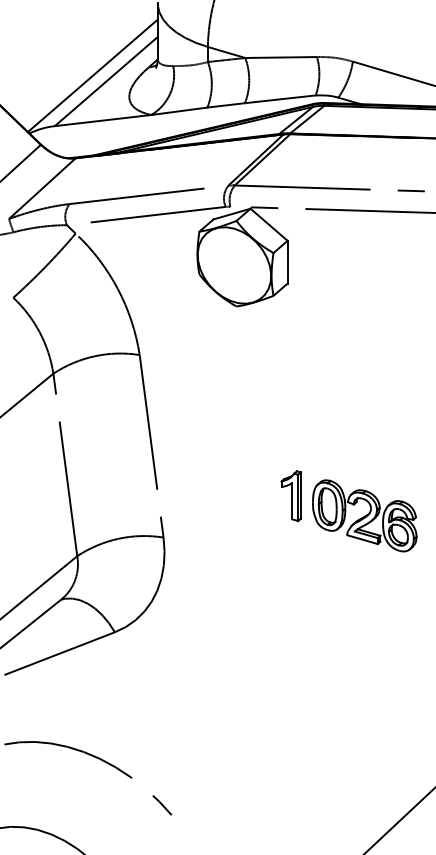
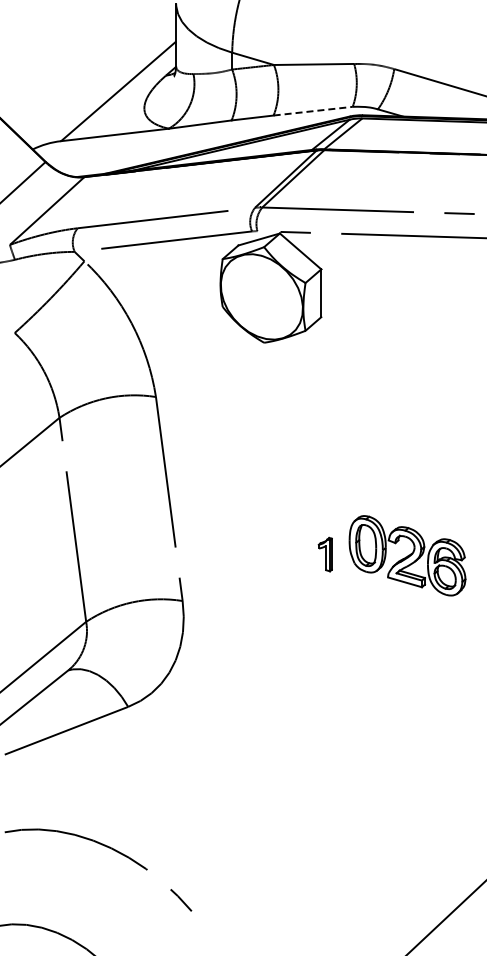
line: (92, 75) -> (103, 84), removed
line: (280, 99) -> (313, 111), solid -> dashed
part: (291, 495) -> (325, 554), size x0.6
part: (364, 515) -> (407, 555), moved

